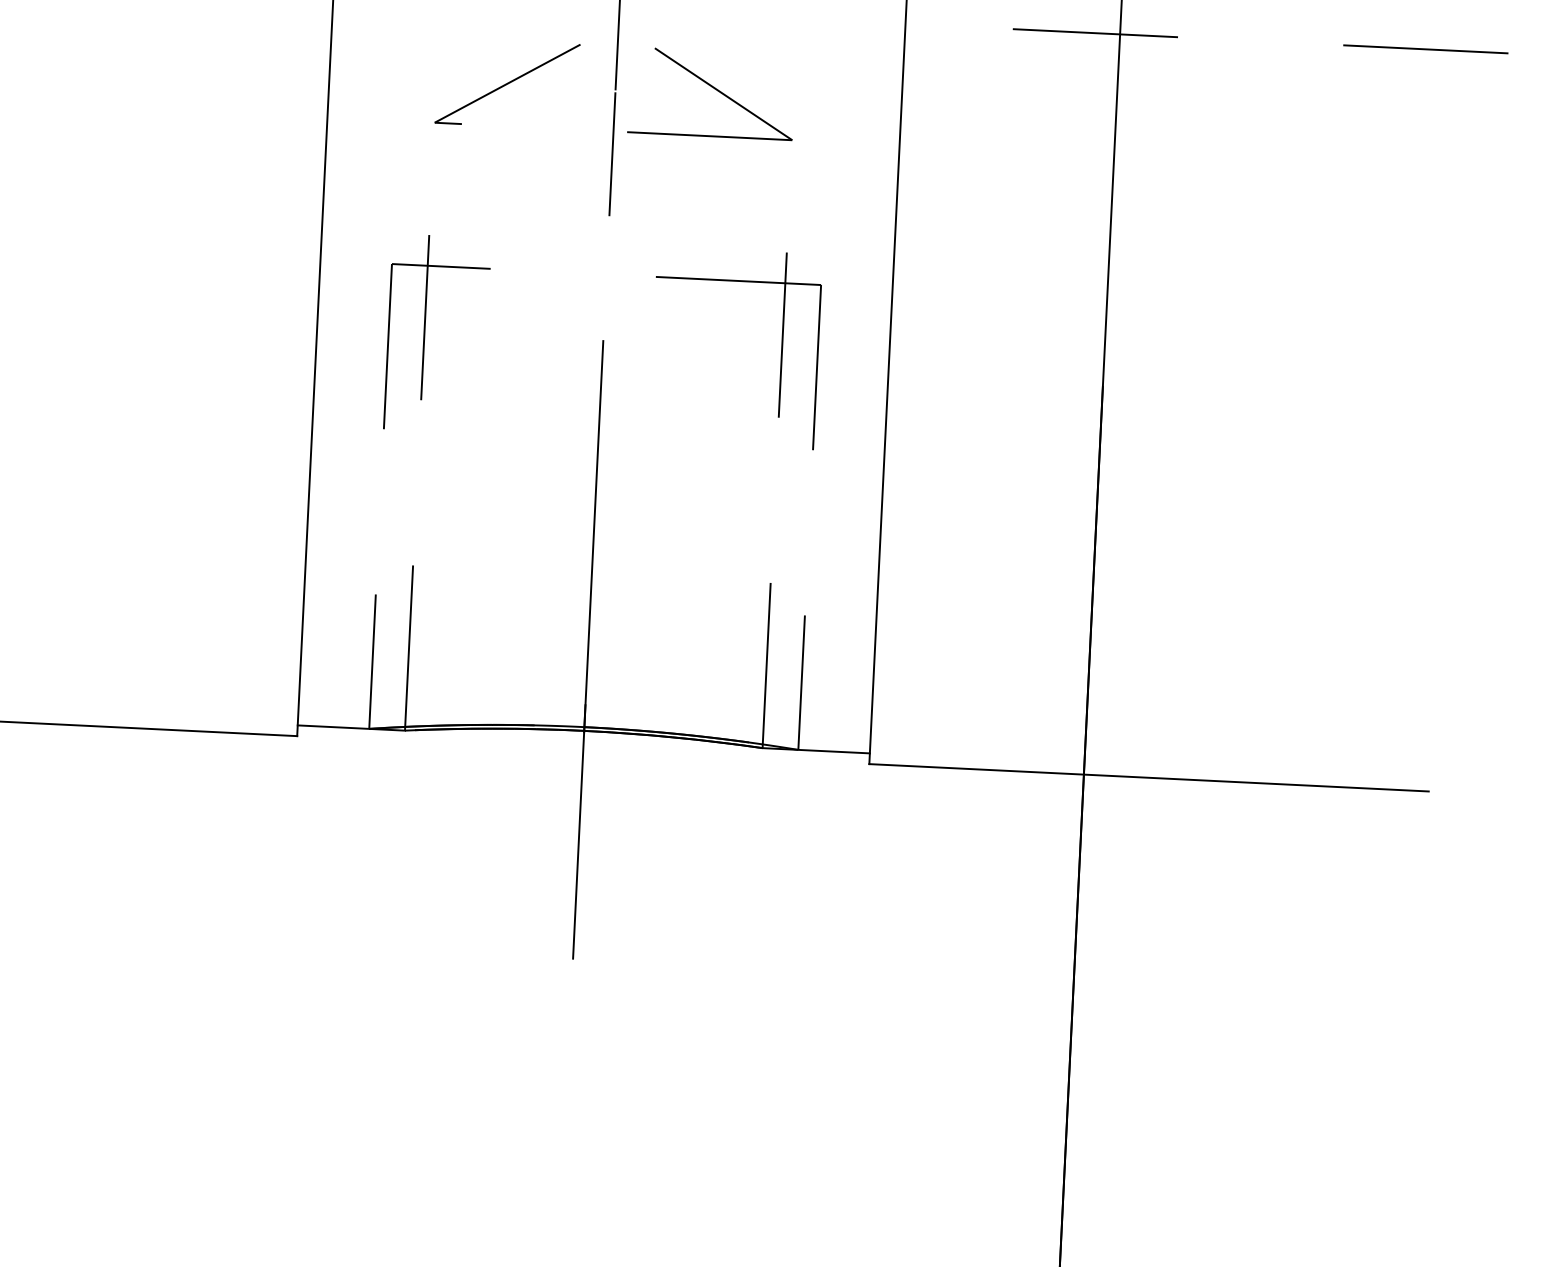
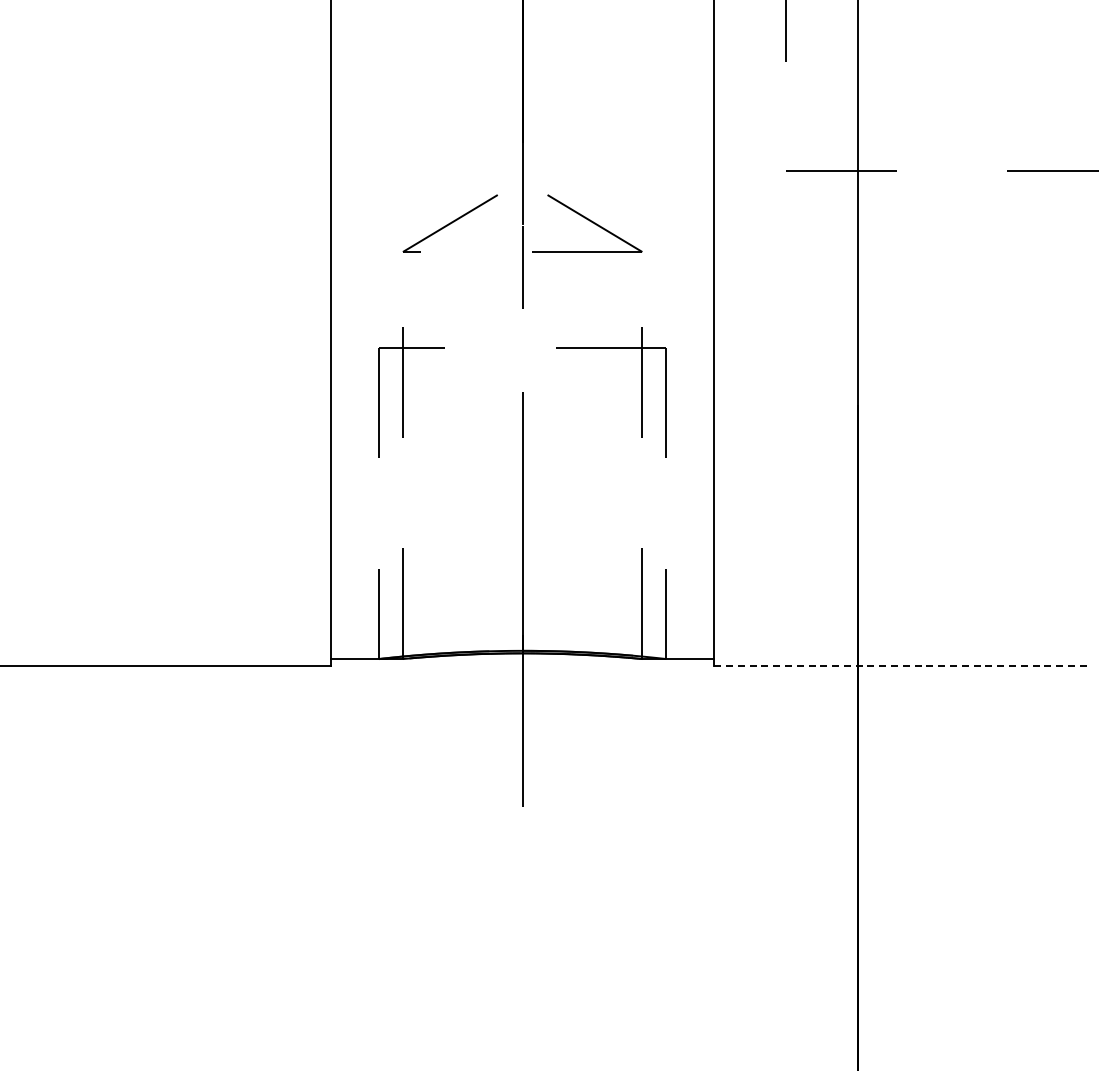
line: (1150, 778) -> (902, 666), solid -> dashed

